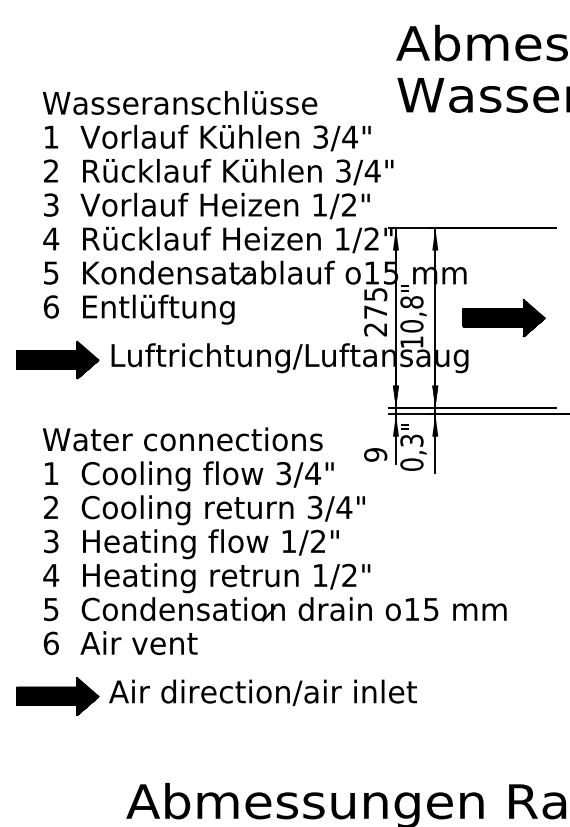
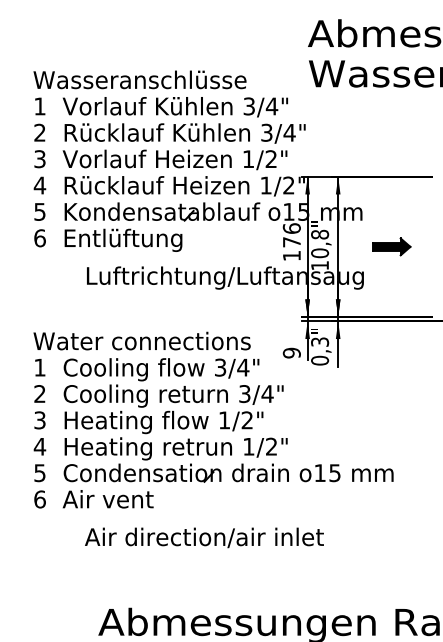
text: (375, 311) -> (291, 241), 275 -> 176
part: (503, 317) -> (391, 246), size x0.6
part: (57, 359) -> (44, 279), removed
part: (57, 696) -> (44, 540), removed

